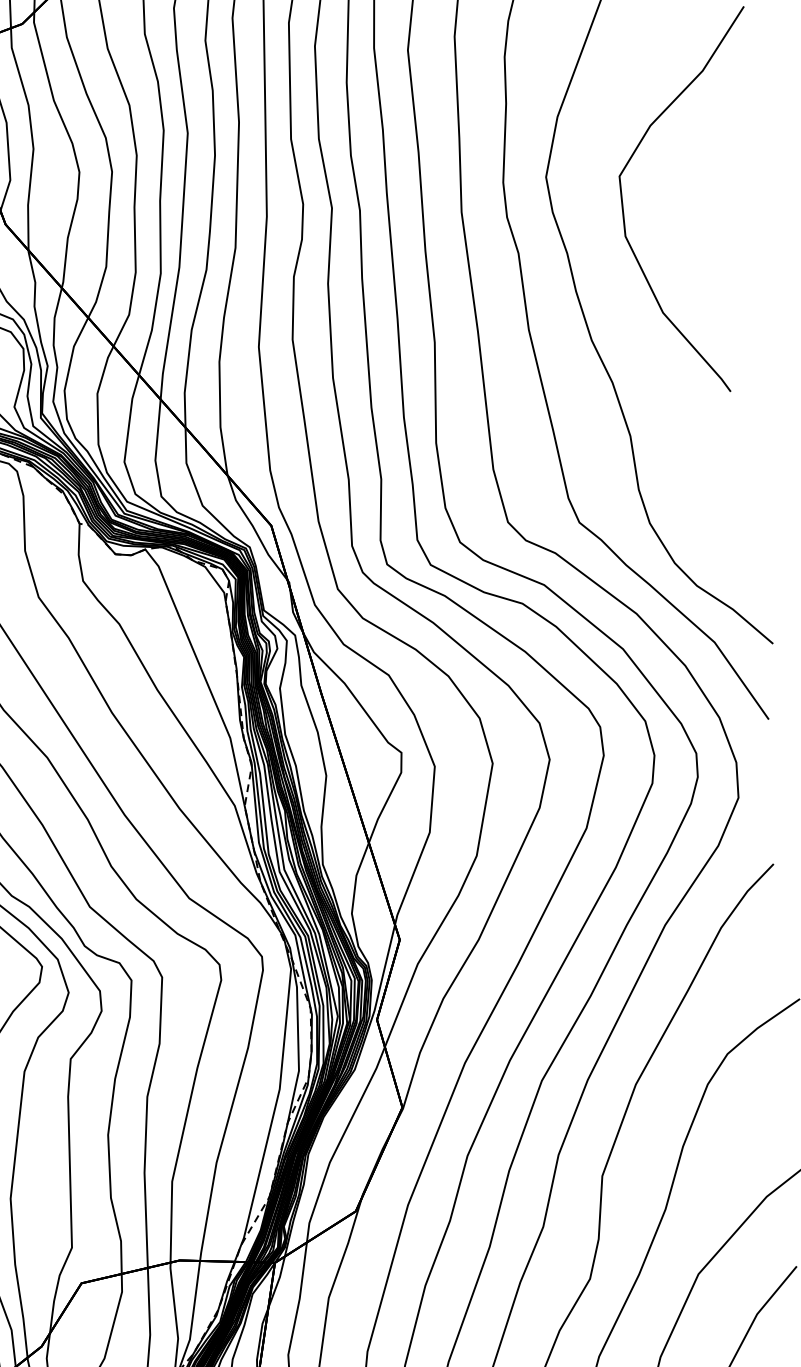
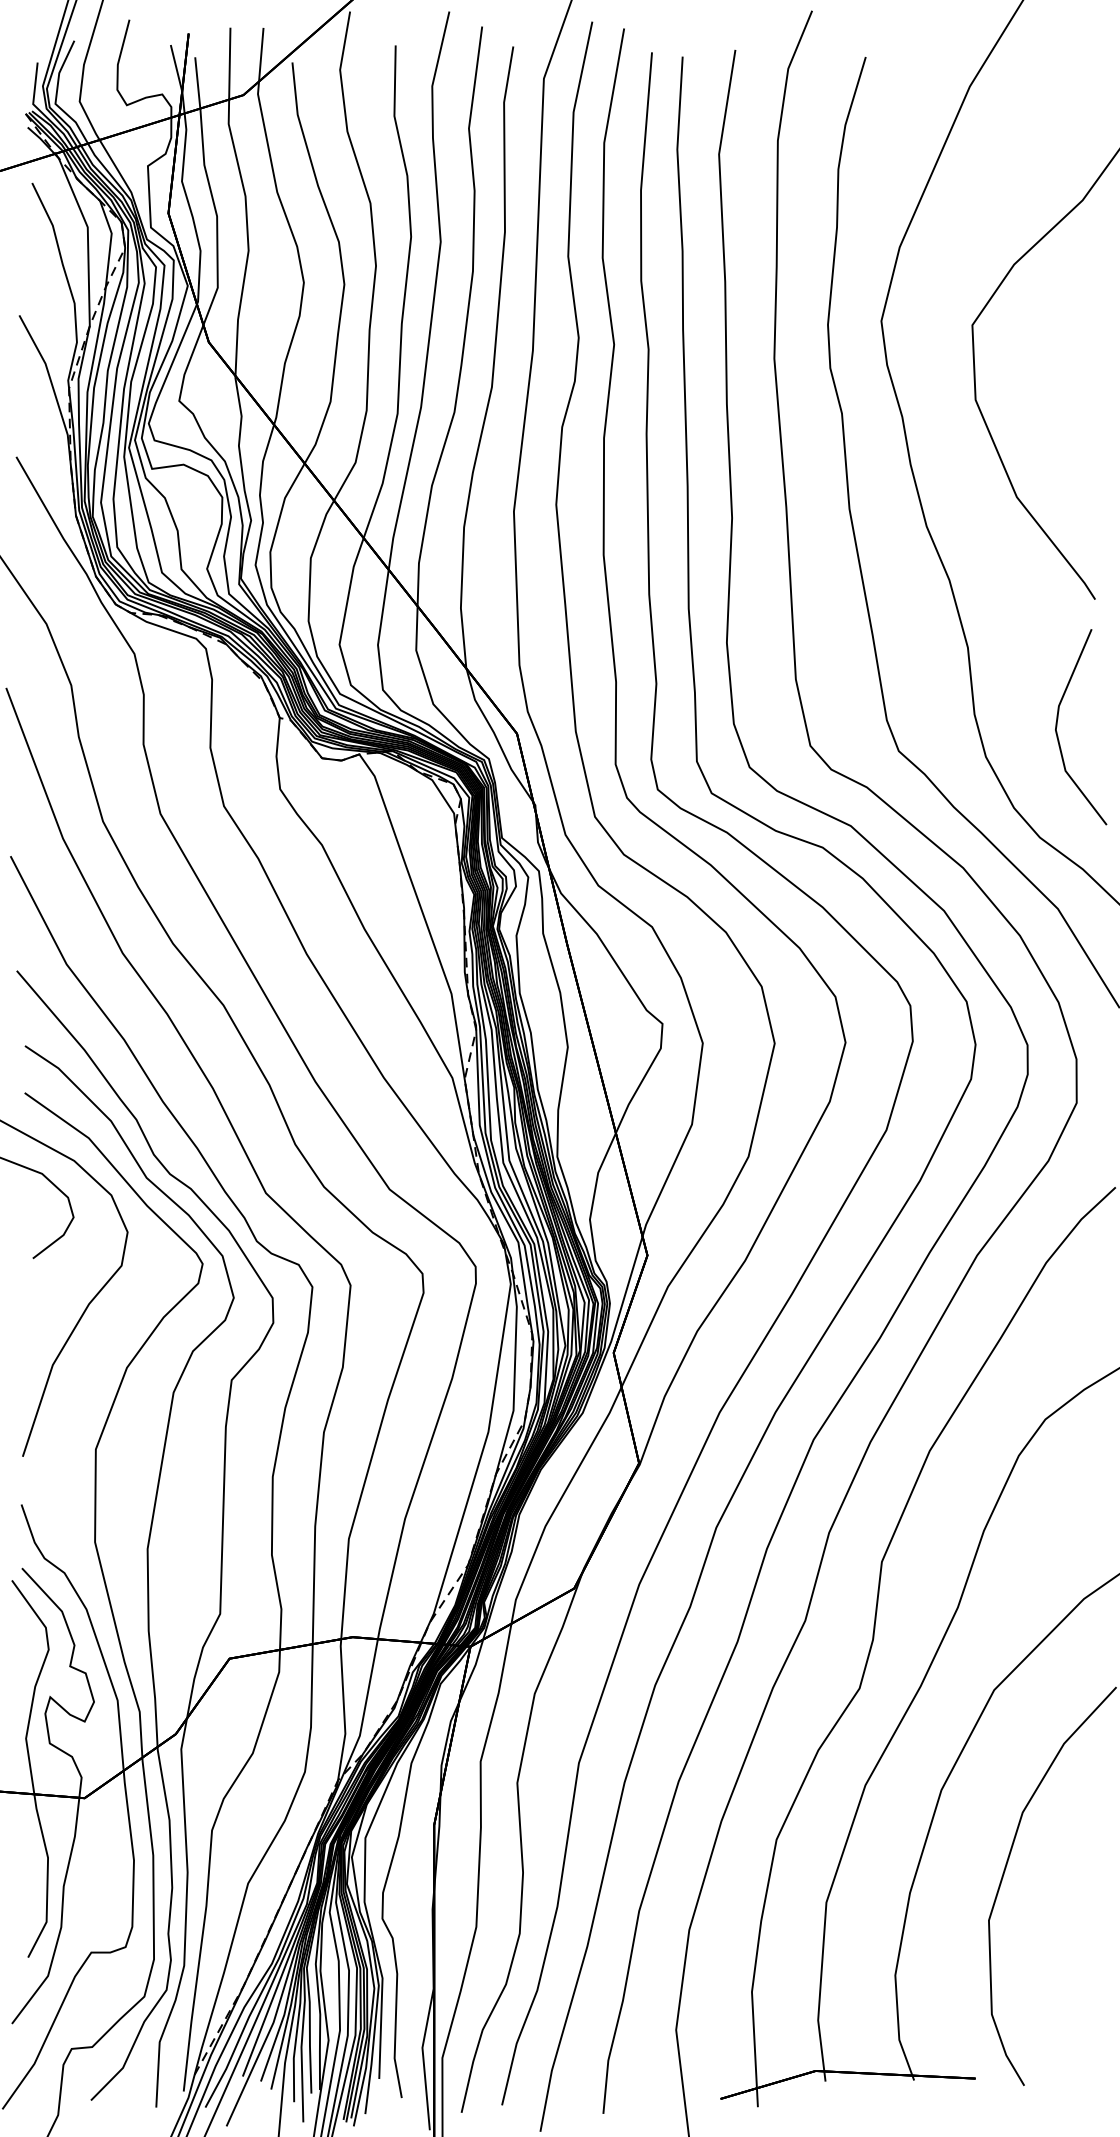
line: (706, 495) -> (1057, 726), added

